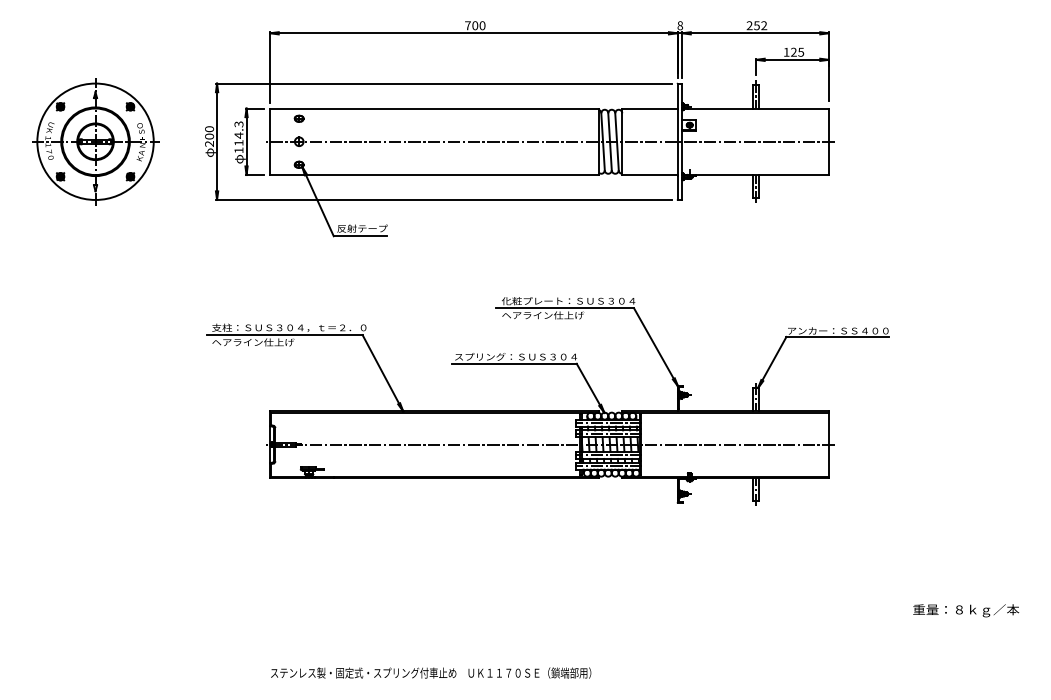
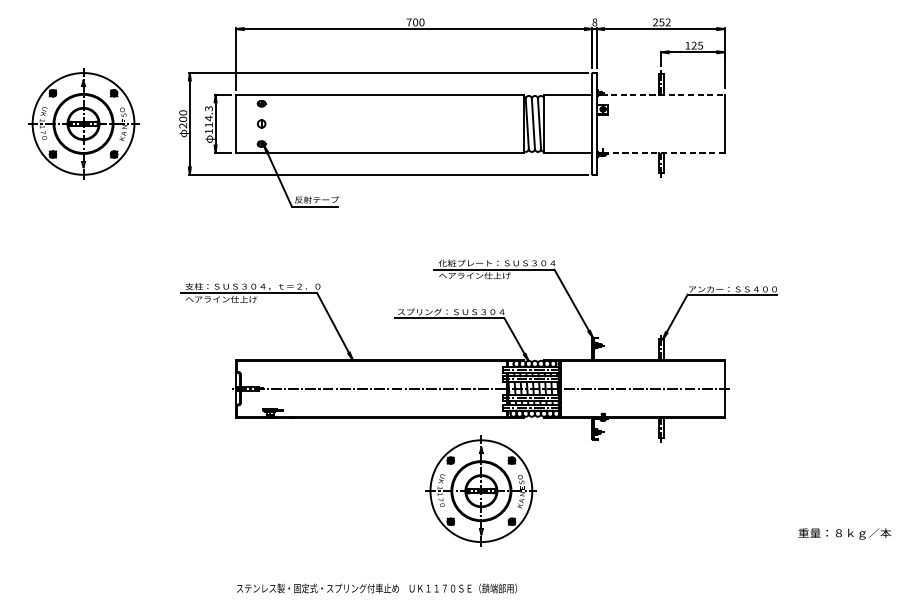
line: (758, 108) -> (663, 94), solid -> dashed
line: (549, 141) -> (480, 123), removed
line: (758, 175) -> (663, 153), solid -> dashed
part: (550, 561) -> (481, 490), added

